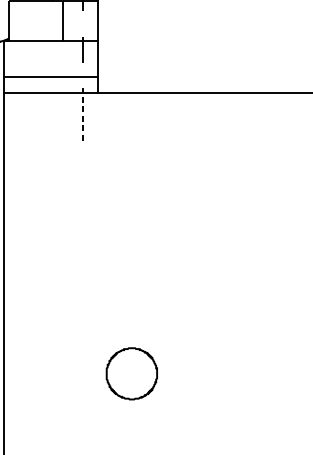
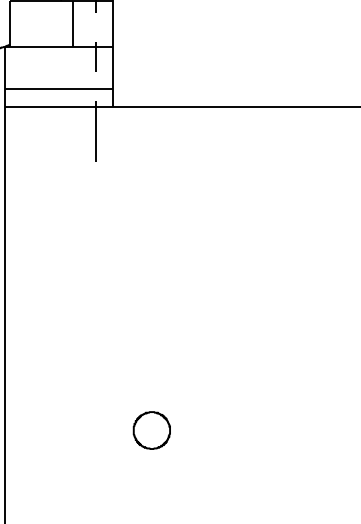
line: (83, 114) -> (96, 131), dashed -> solid
part: (131, 373) -> (151, 430), size x0.62

